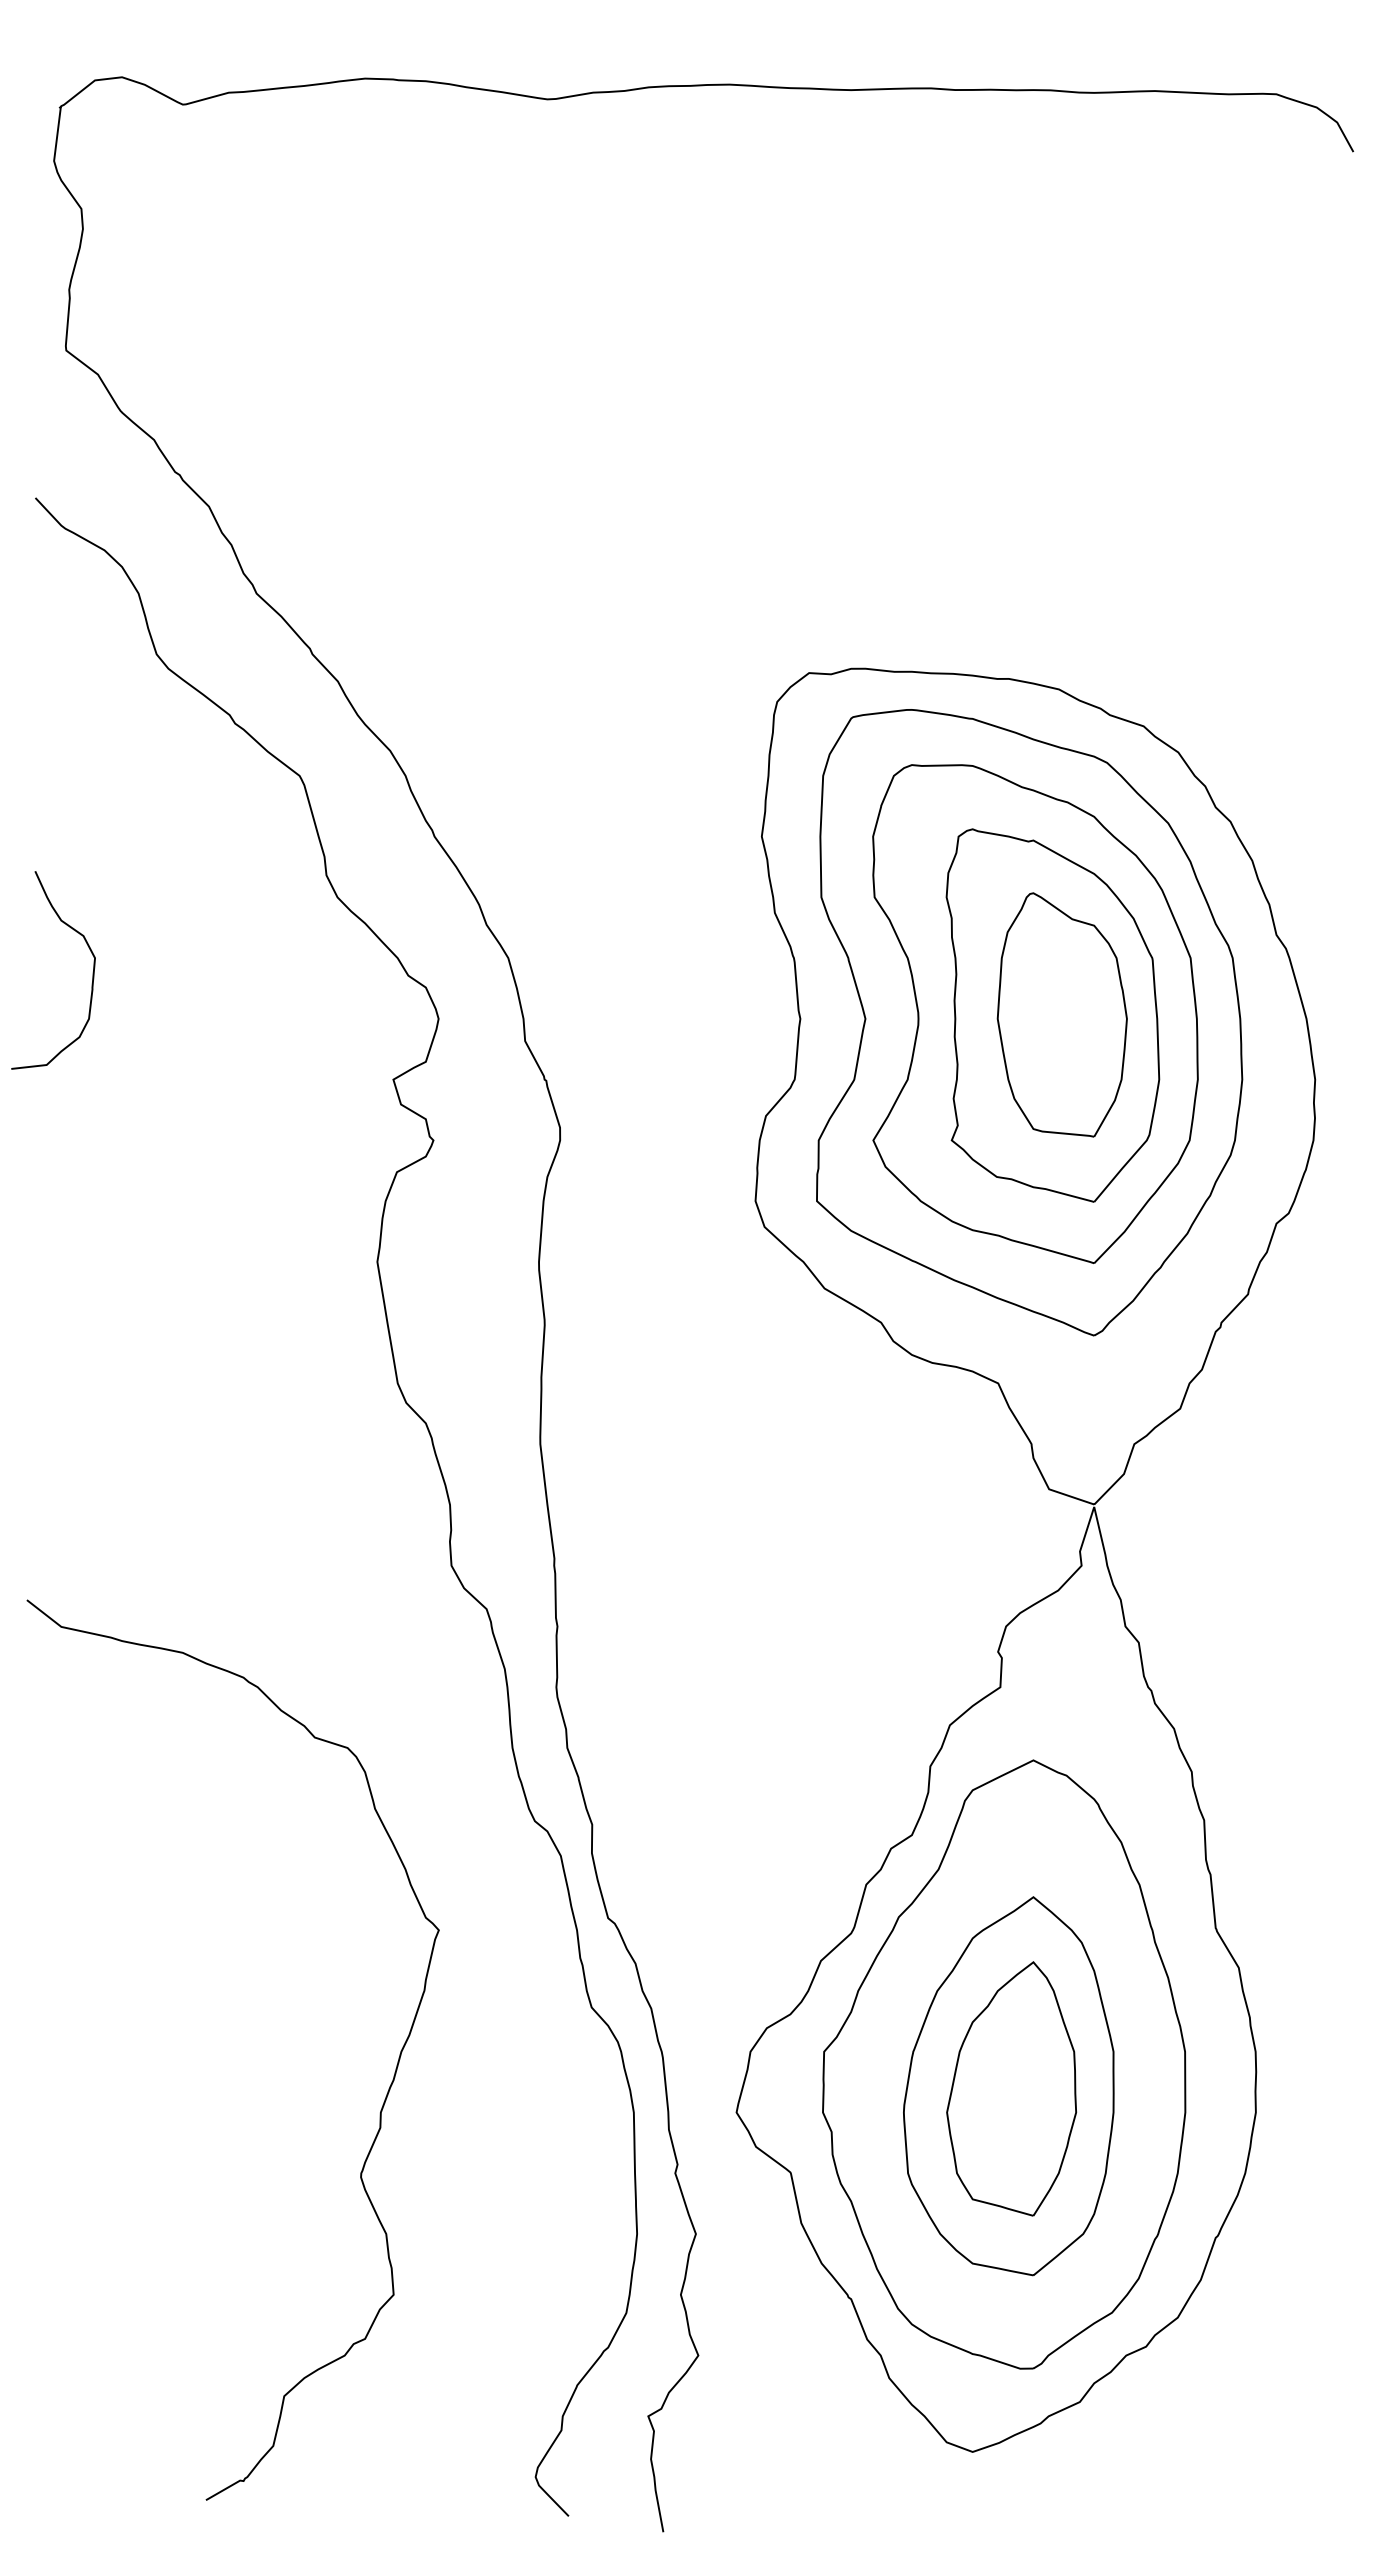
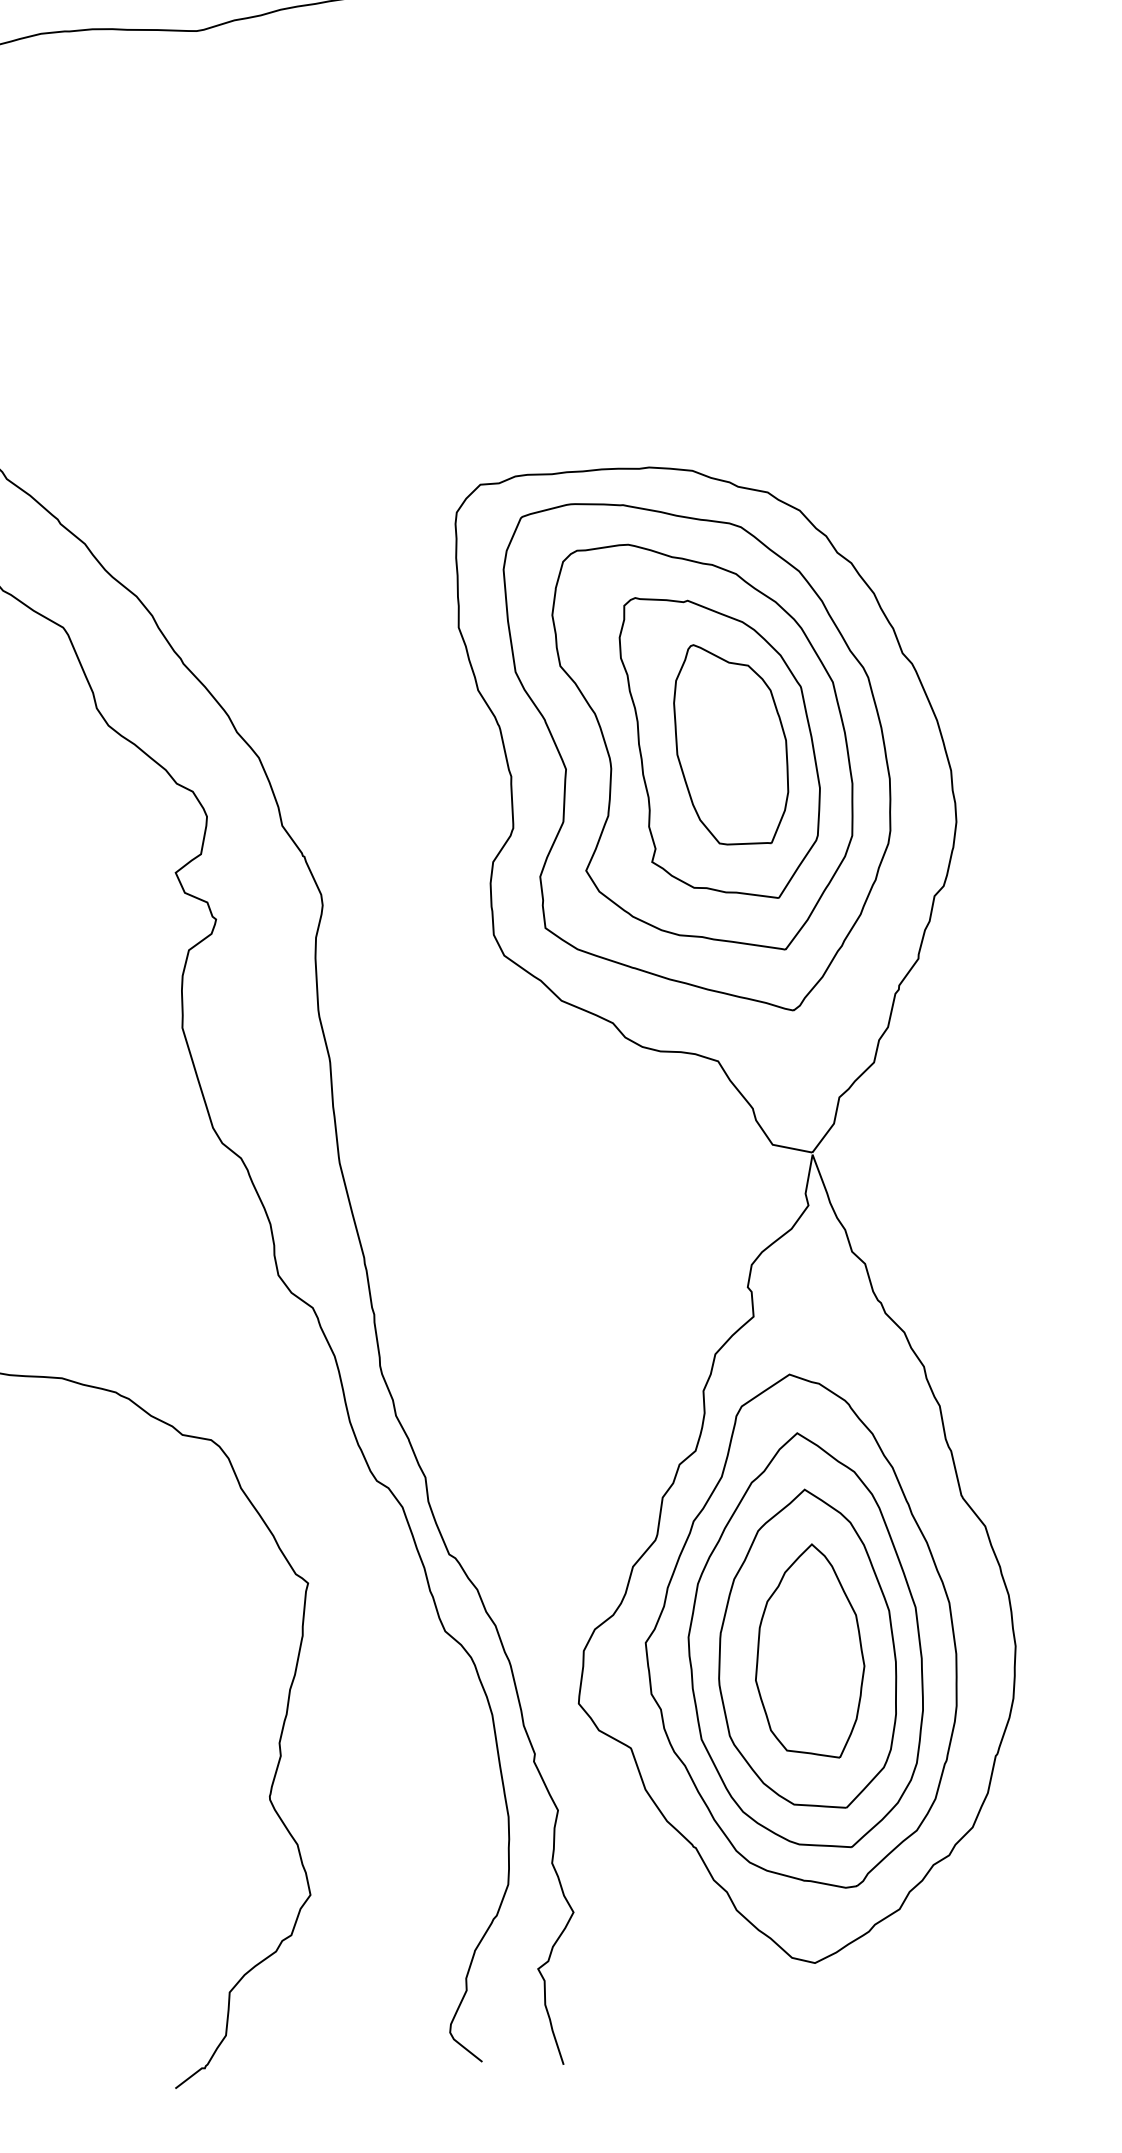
part: (1008, 2075) -> (803, 1642), added

